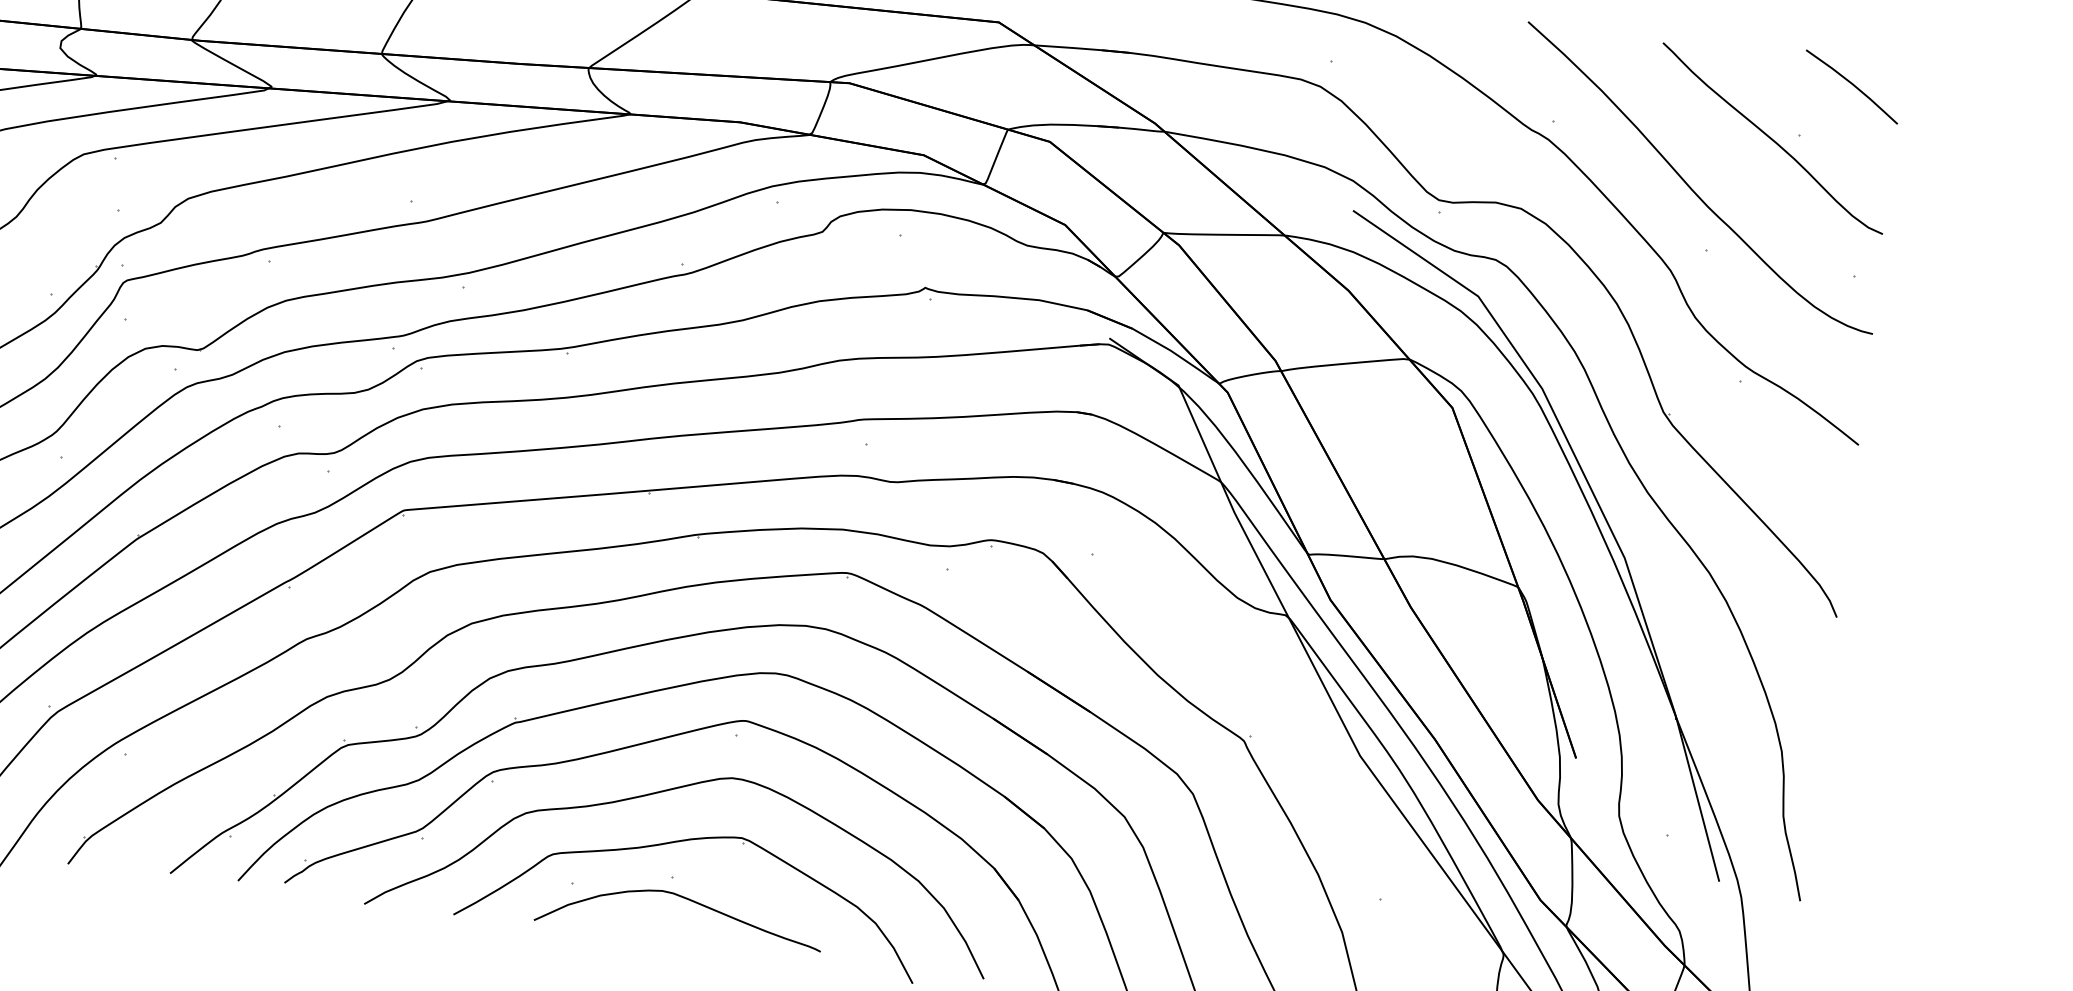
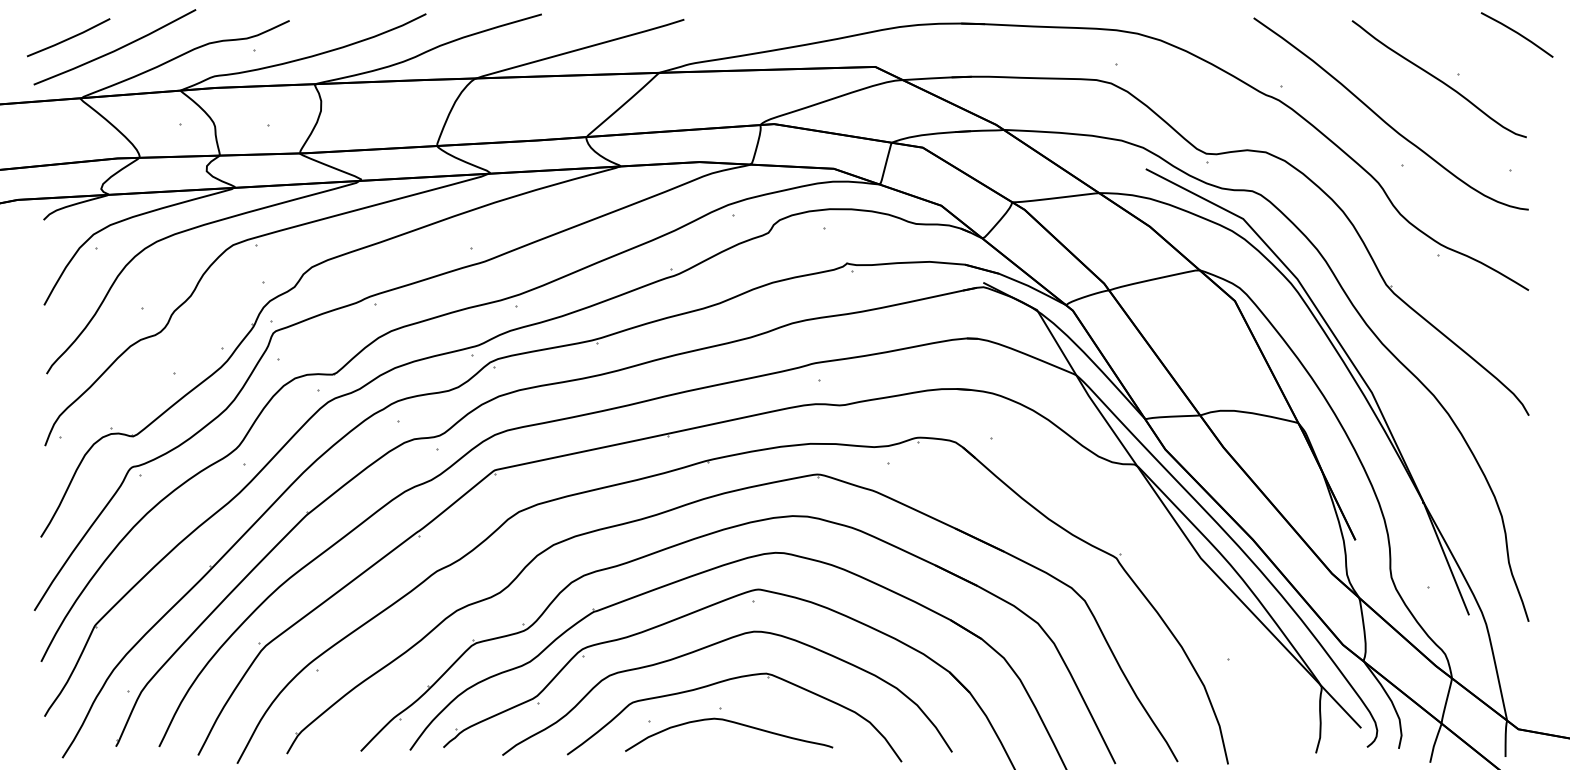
curve: (1851, 84) -> (1516, 33), moved

